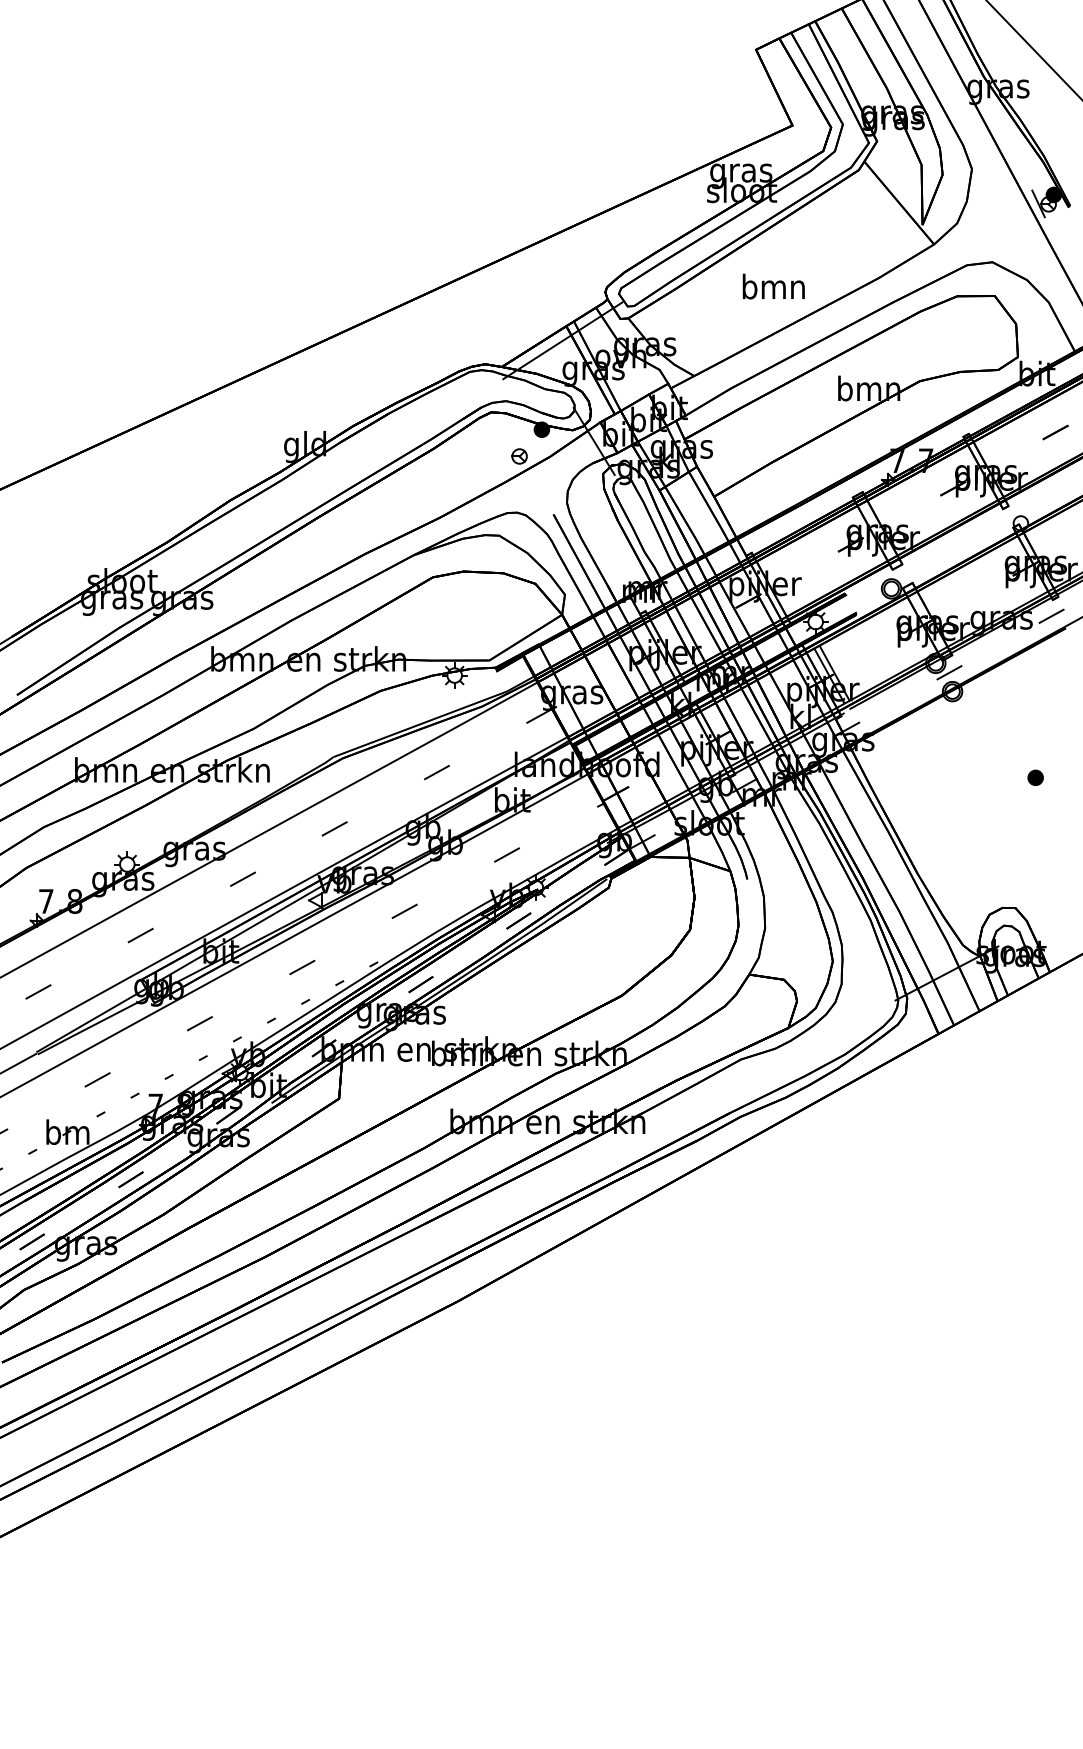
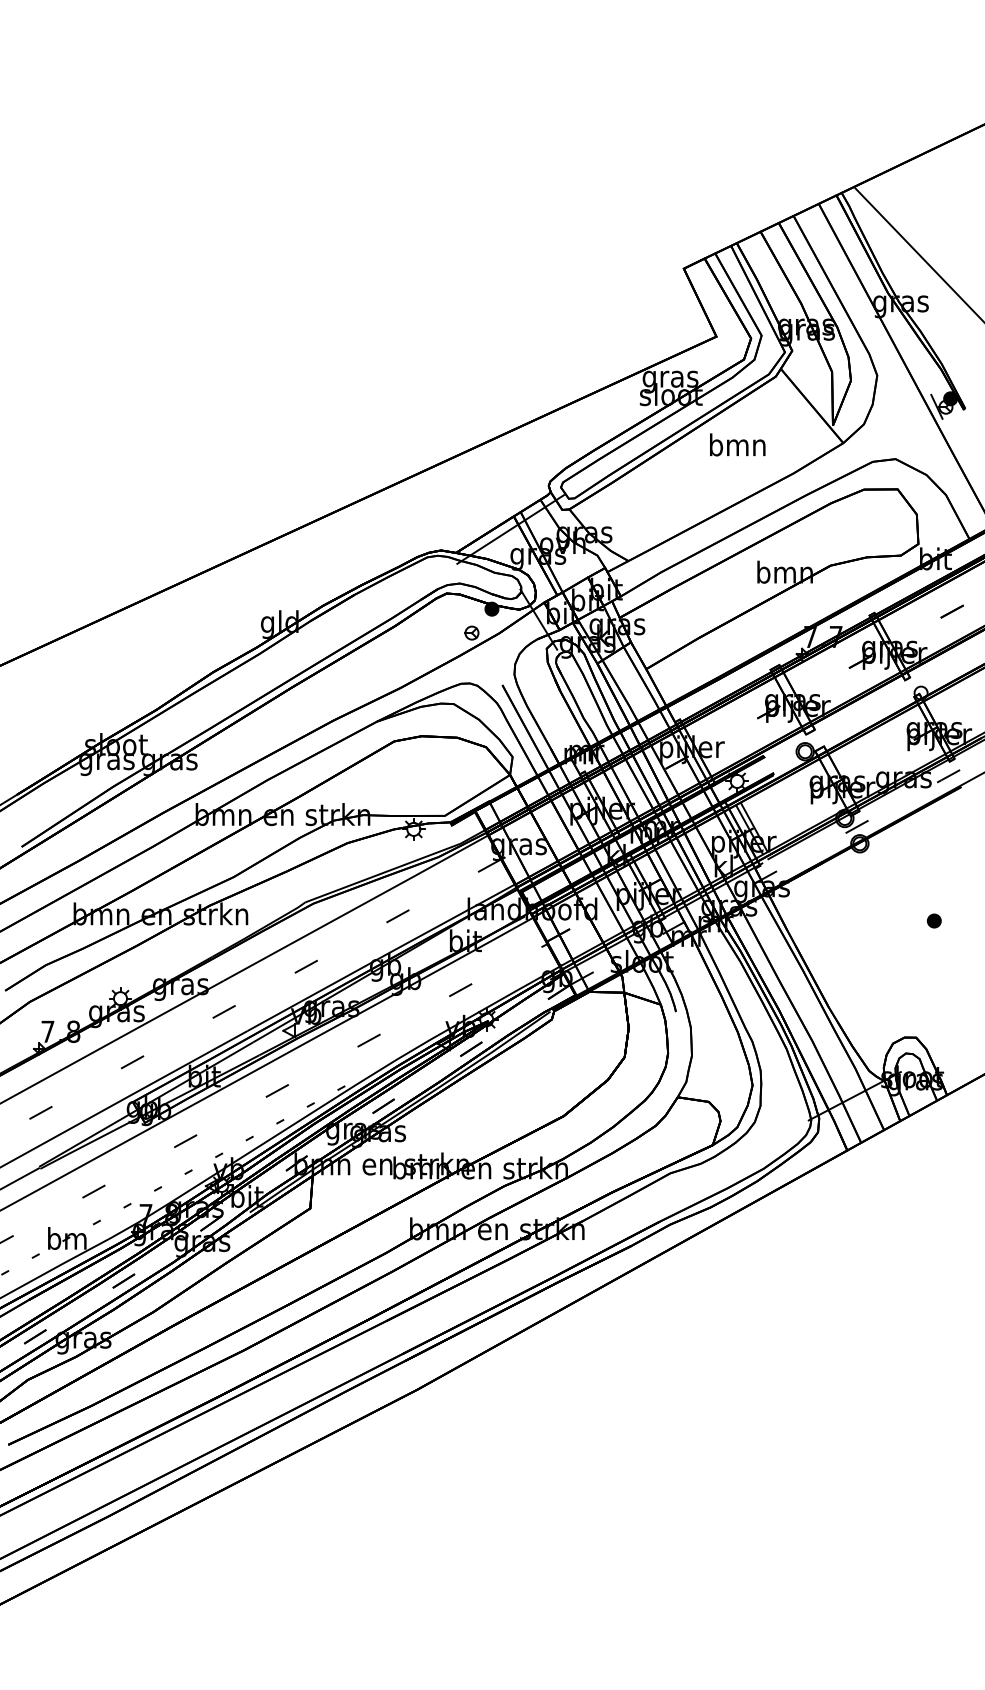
text: (773, 286) -> (737, 444), moved

